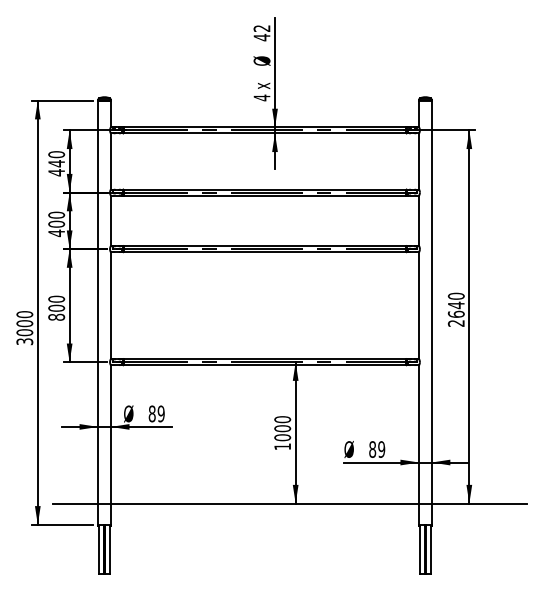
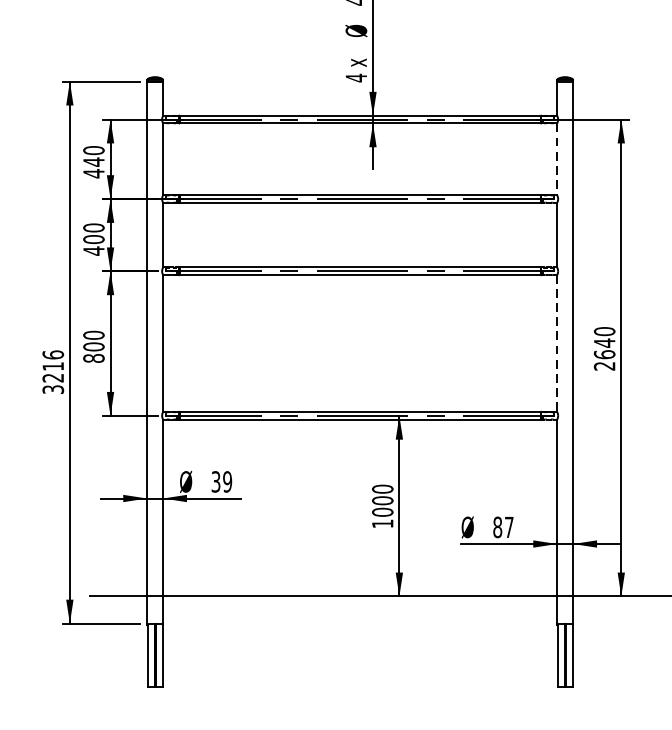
line: (419, 161) -> (557, 159), solid -> dashed
line: (419, 306) -> (557, 344), solid -> dashed
text: (24, 323) -> (52, 366), 3000 -> 3216
text: (151, 413) -> (215, 481), 89 -> 39
text: (381, 449) -> (509, 527), 89 -> 87

